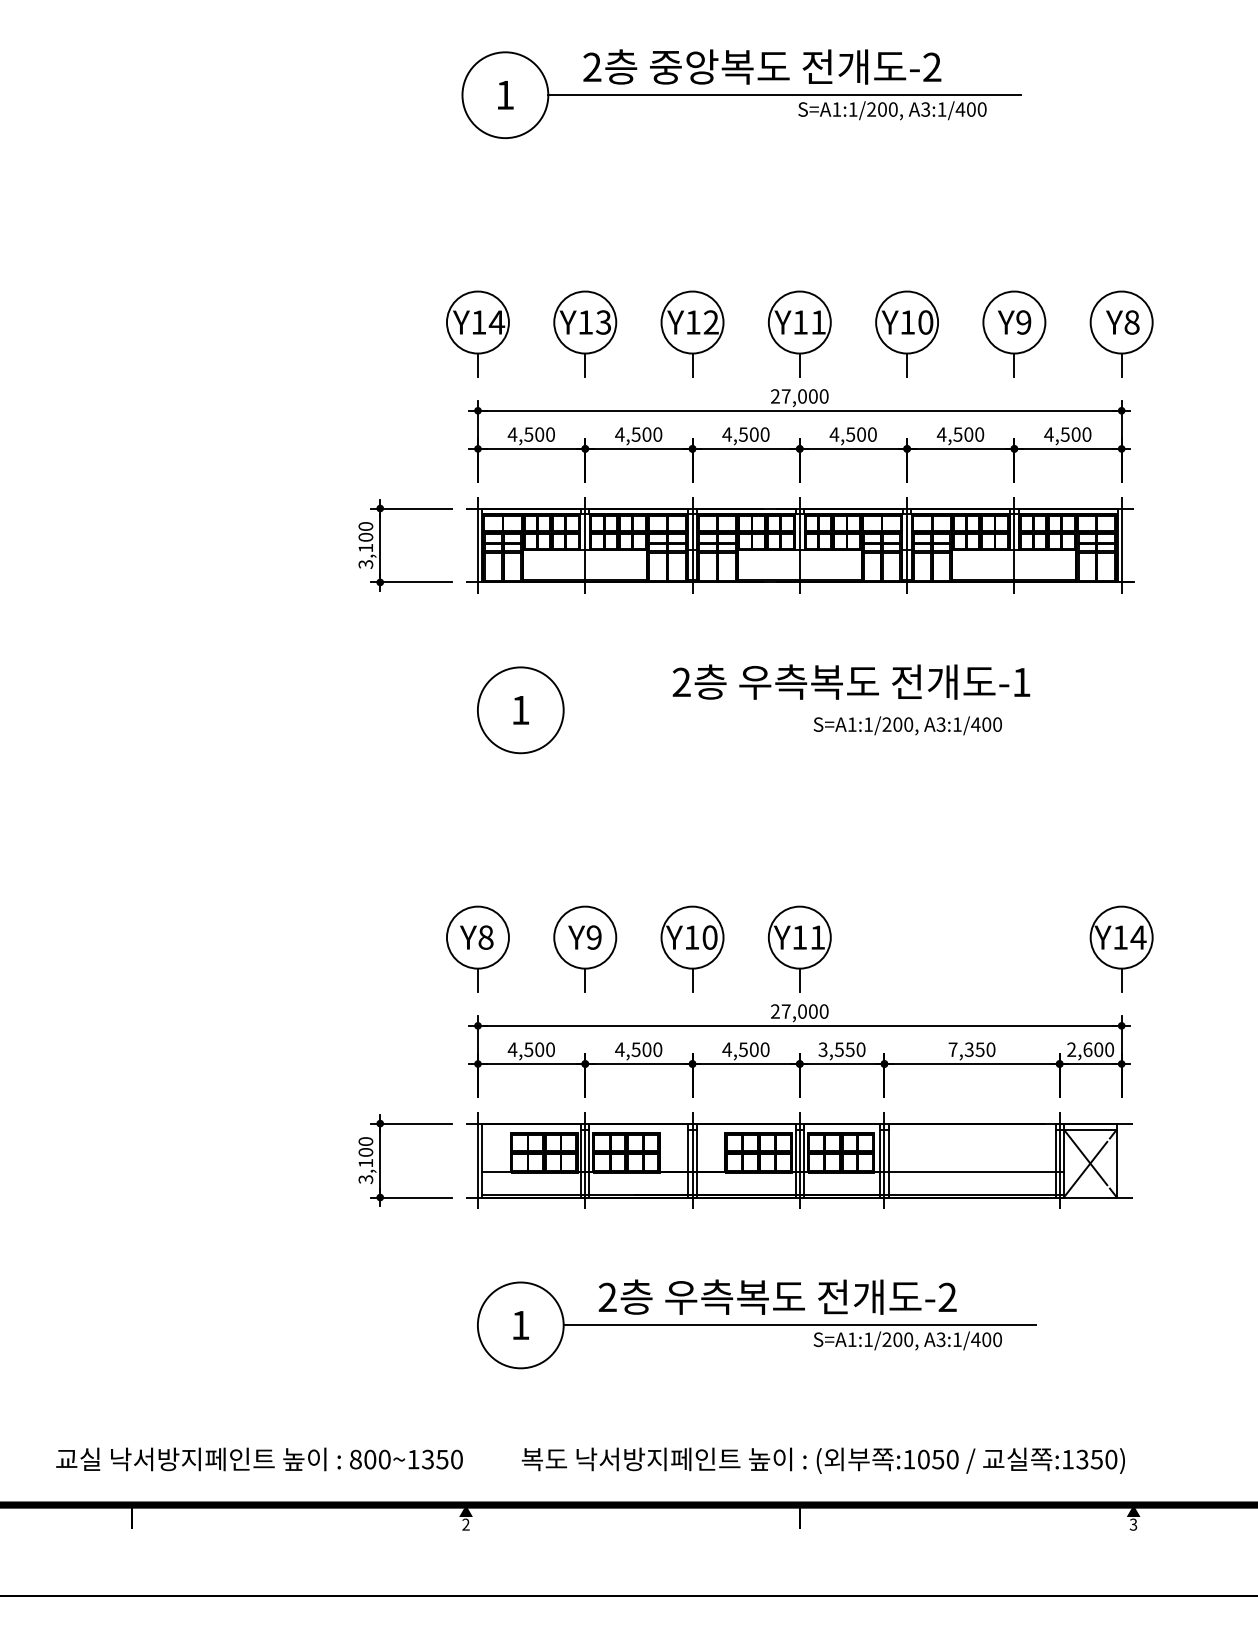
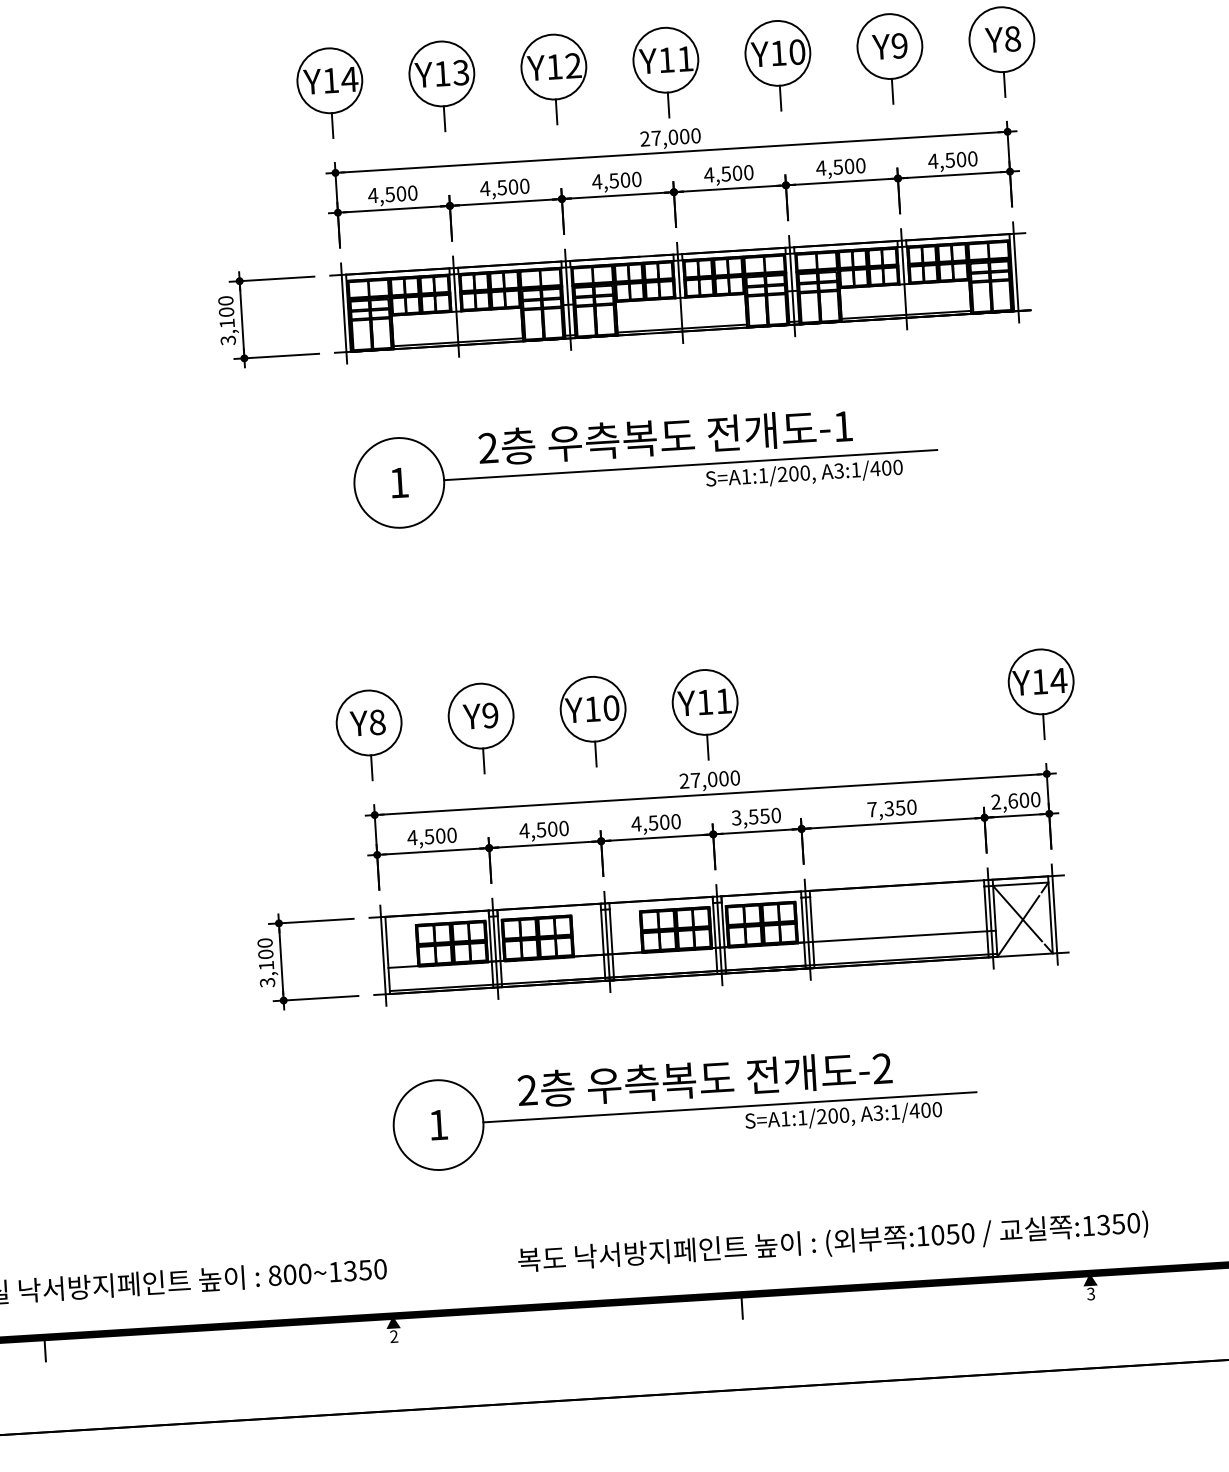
text: (851, 681) -> (665, 436), moved
line: (799, 710) -> (690, 465), added
line: (1121, 1160) -> (1055, 914), added
text: (822, 1460) -> (832, 1242), moved

